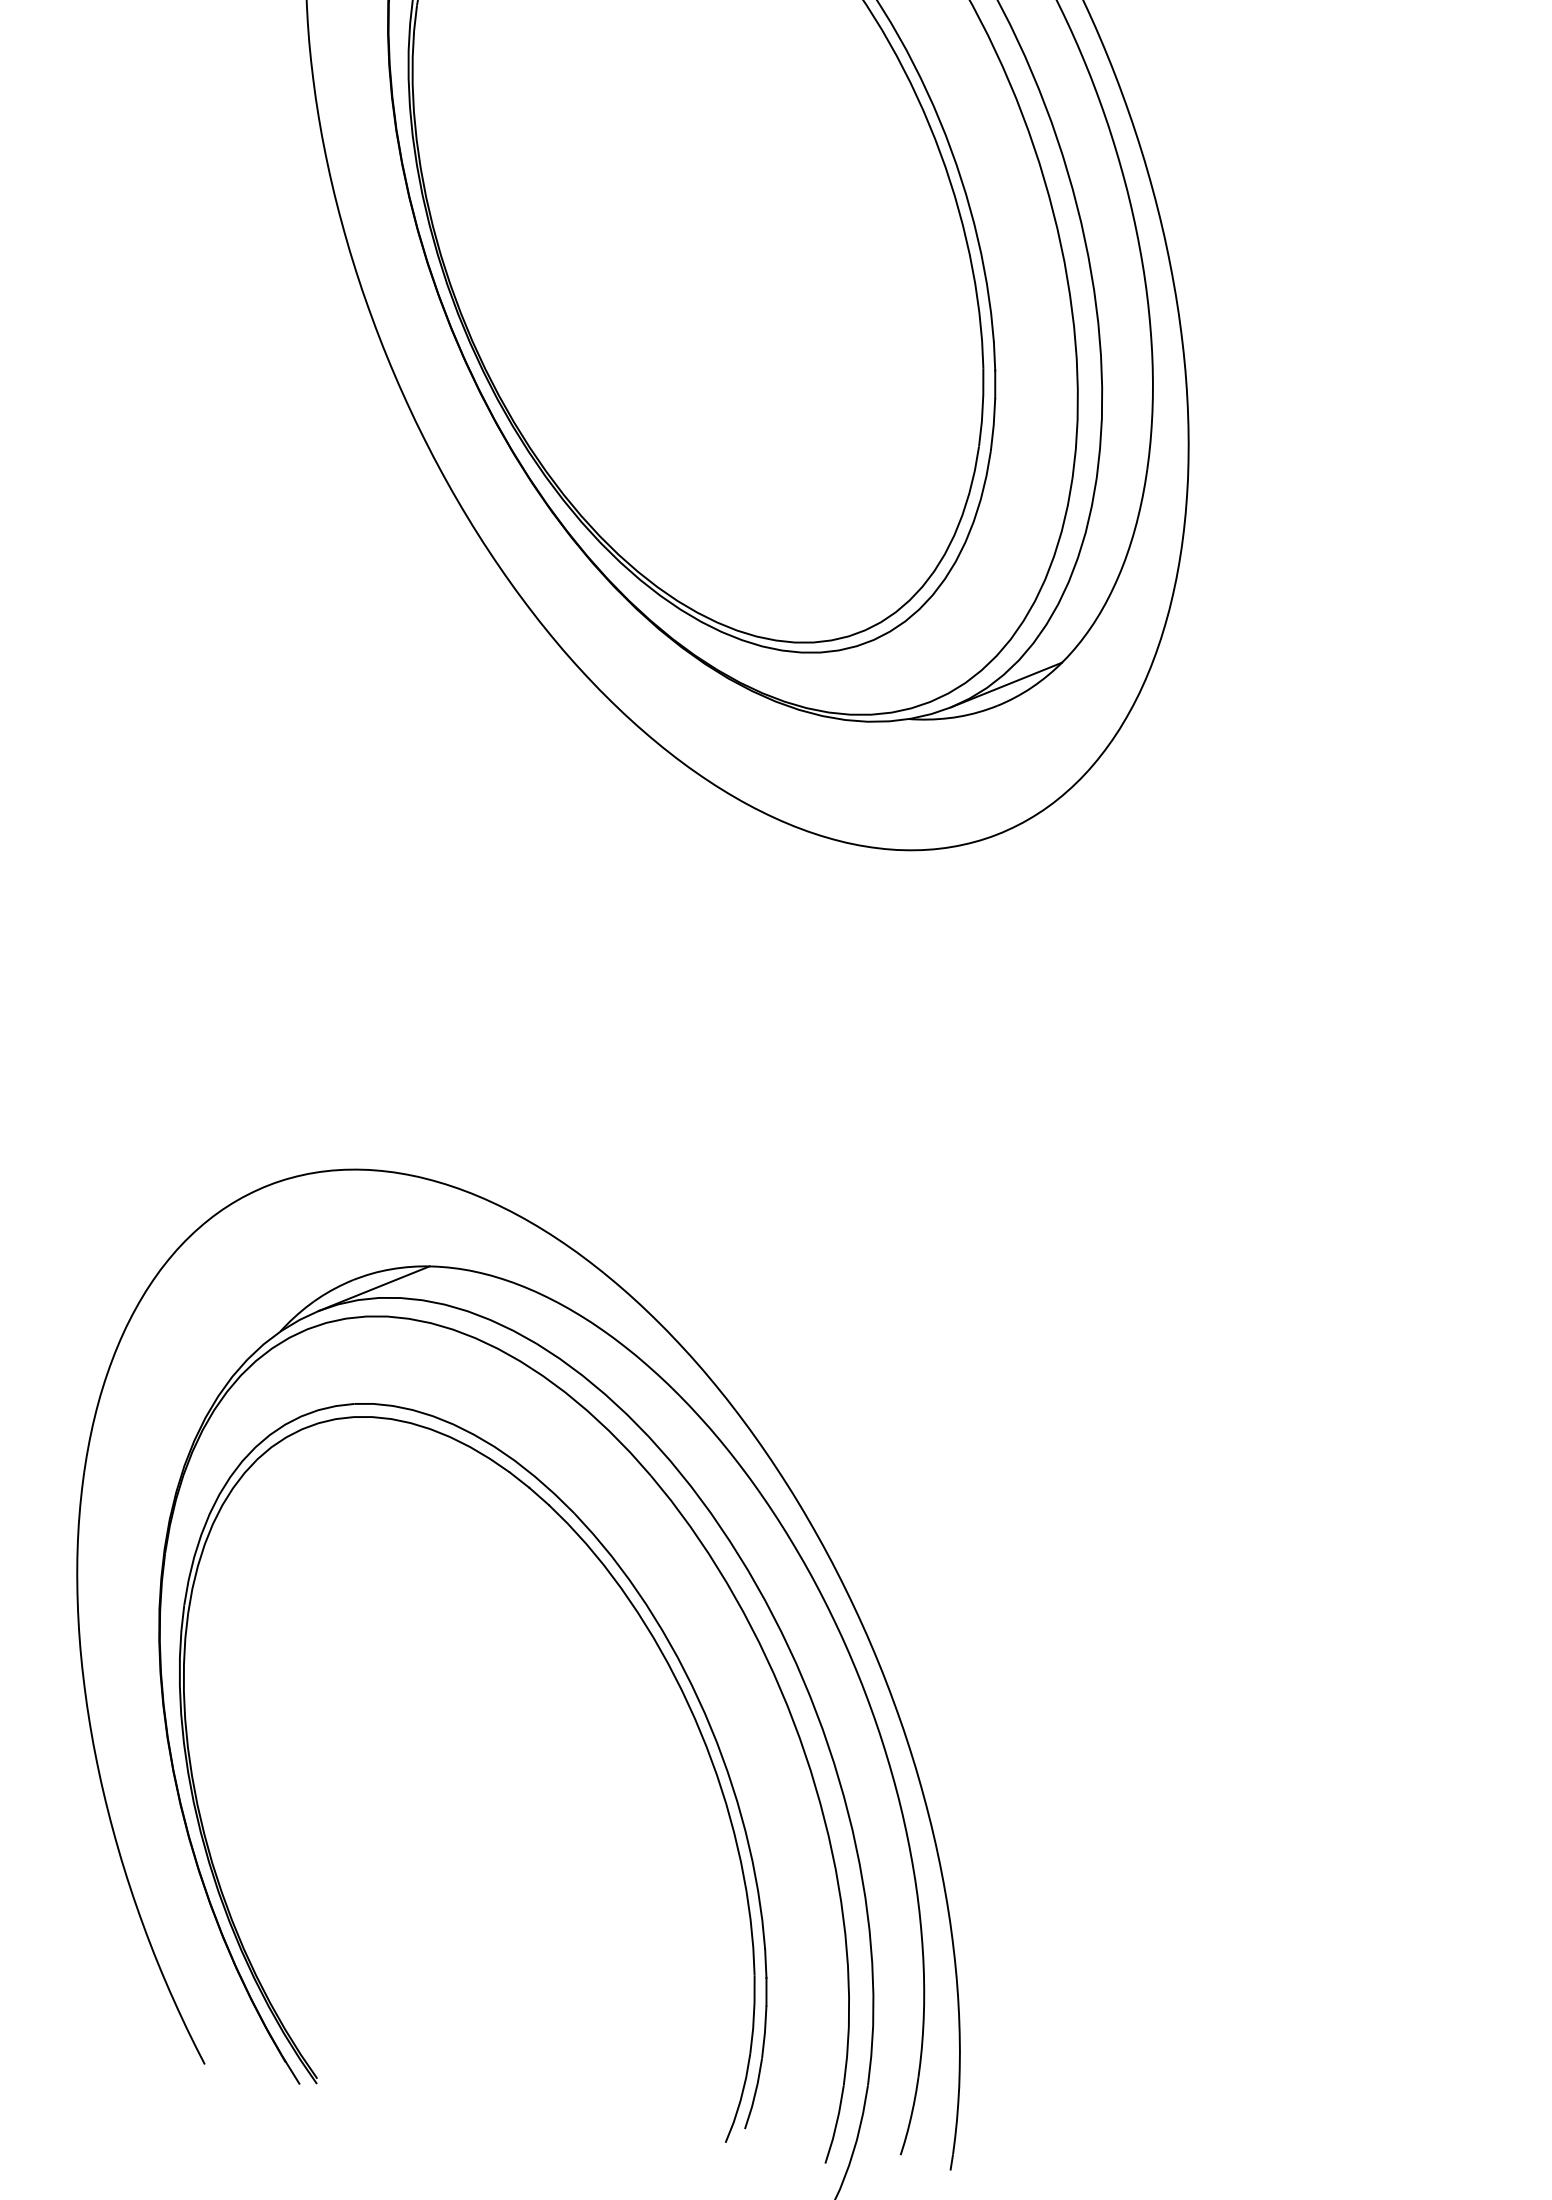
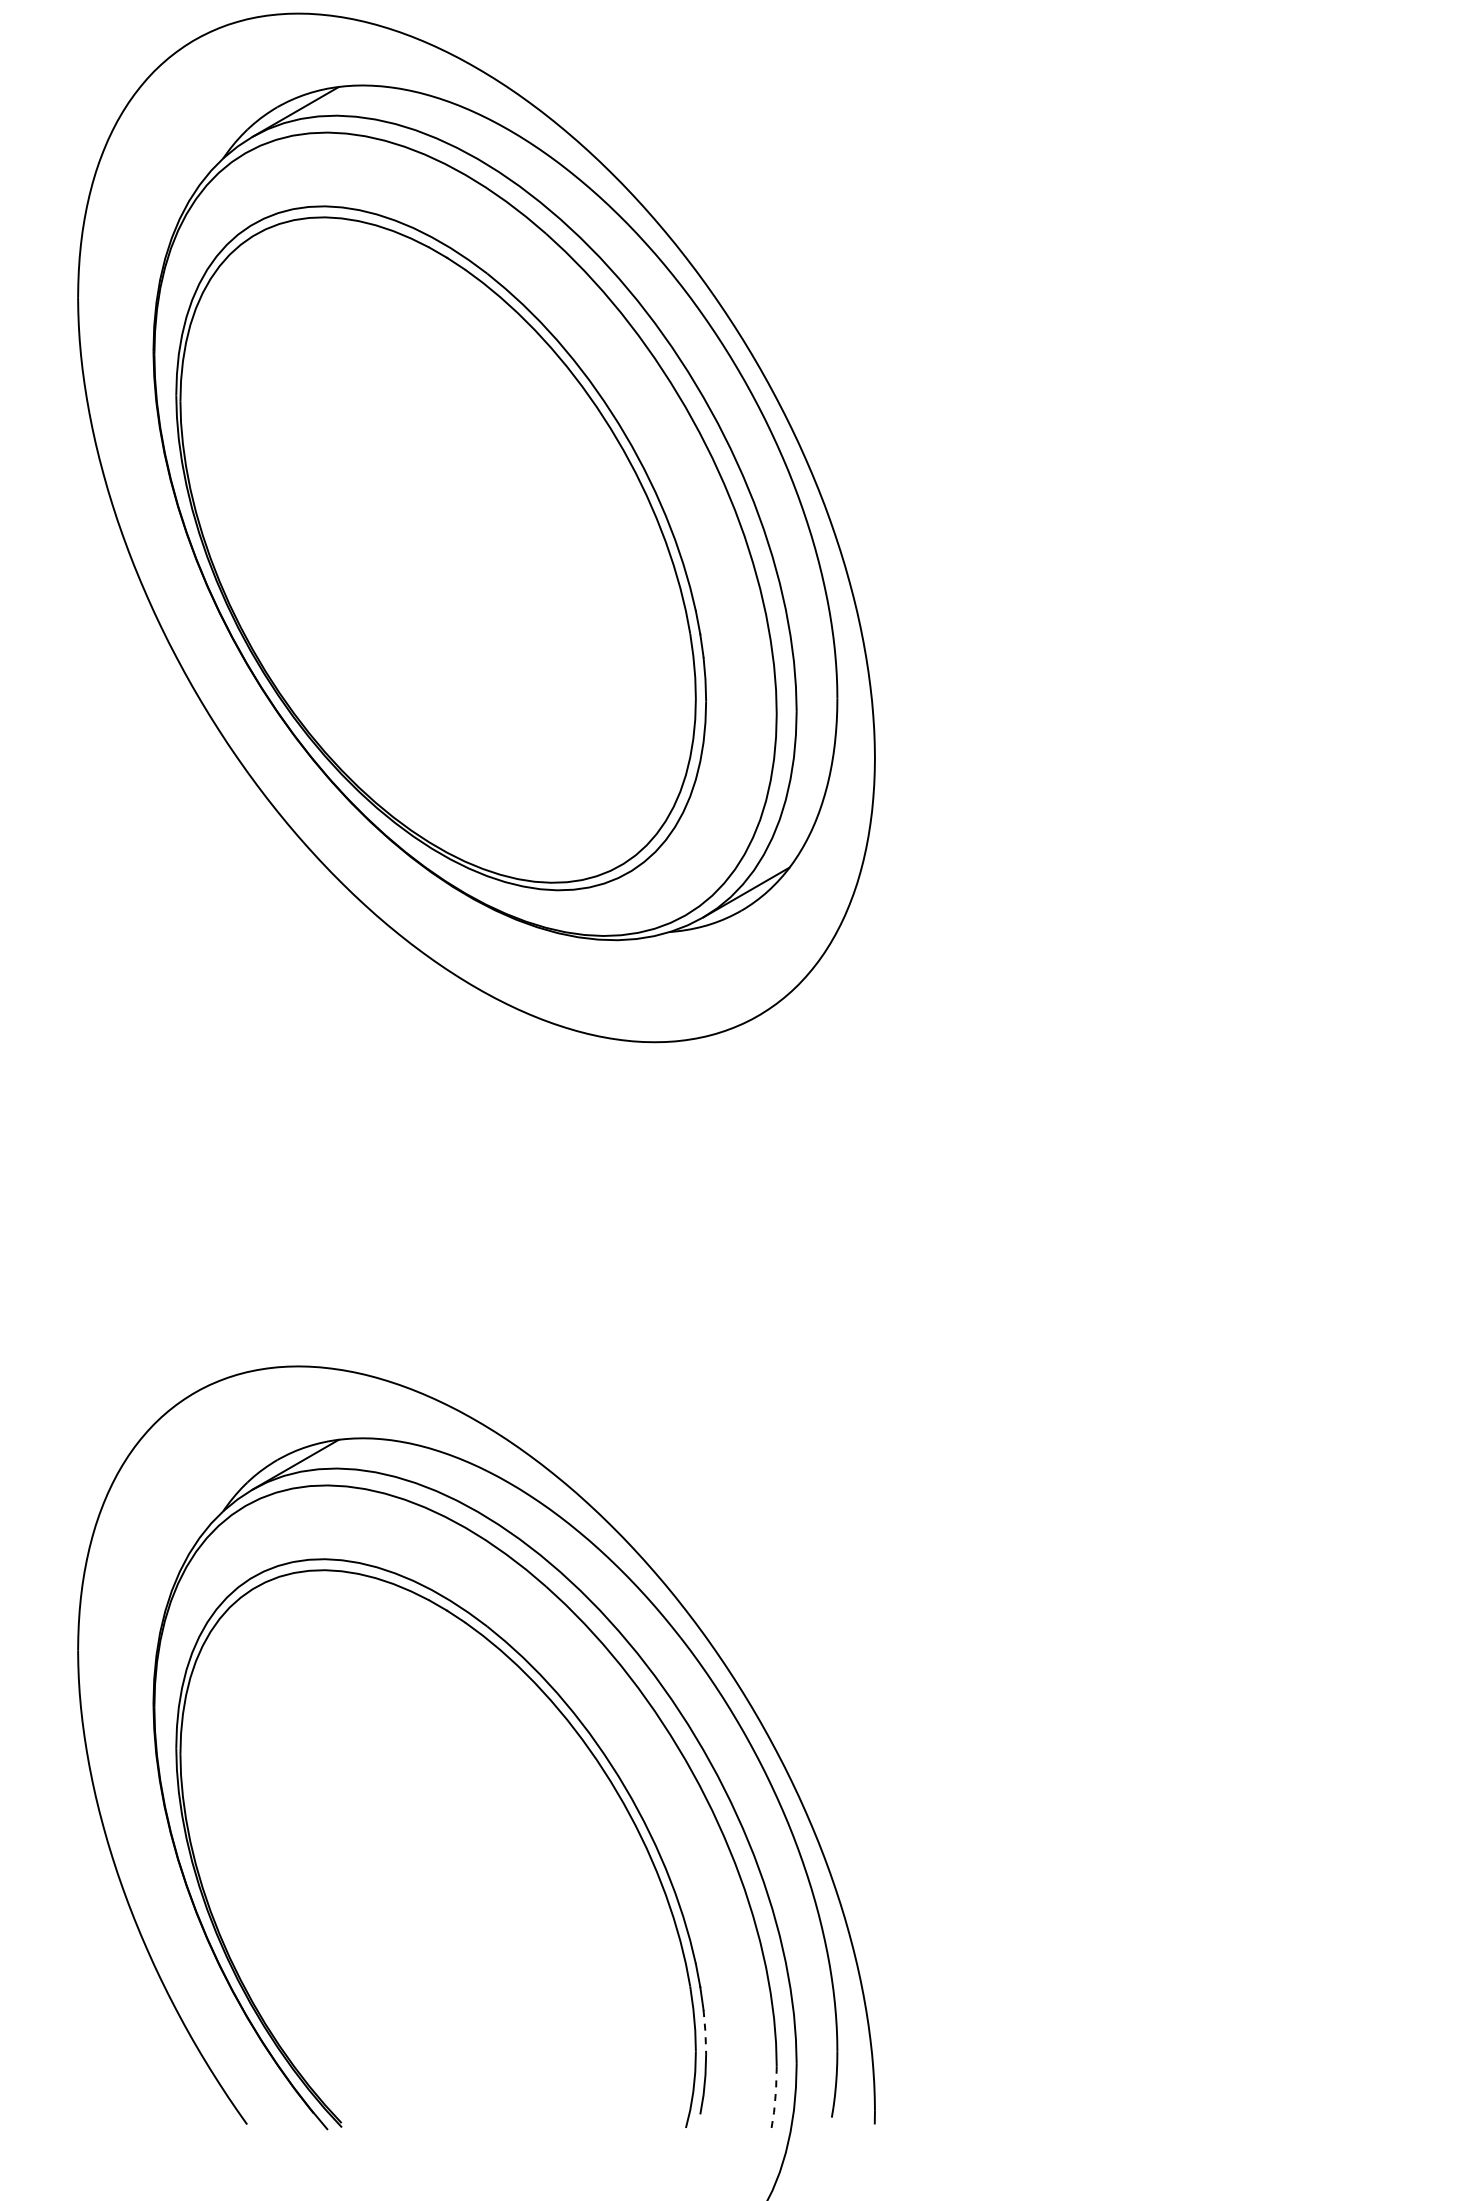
line: (764, 2032) -> (705, 2032), solid -> dashed
line: (836, 2125) -> (775, 2100), solid -> dashed

